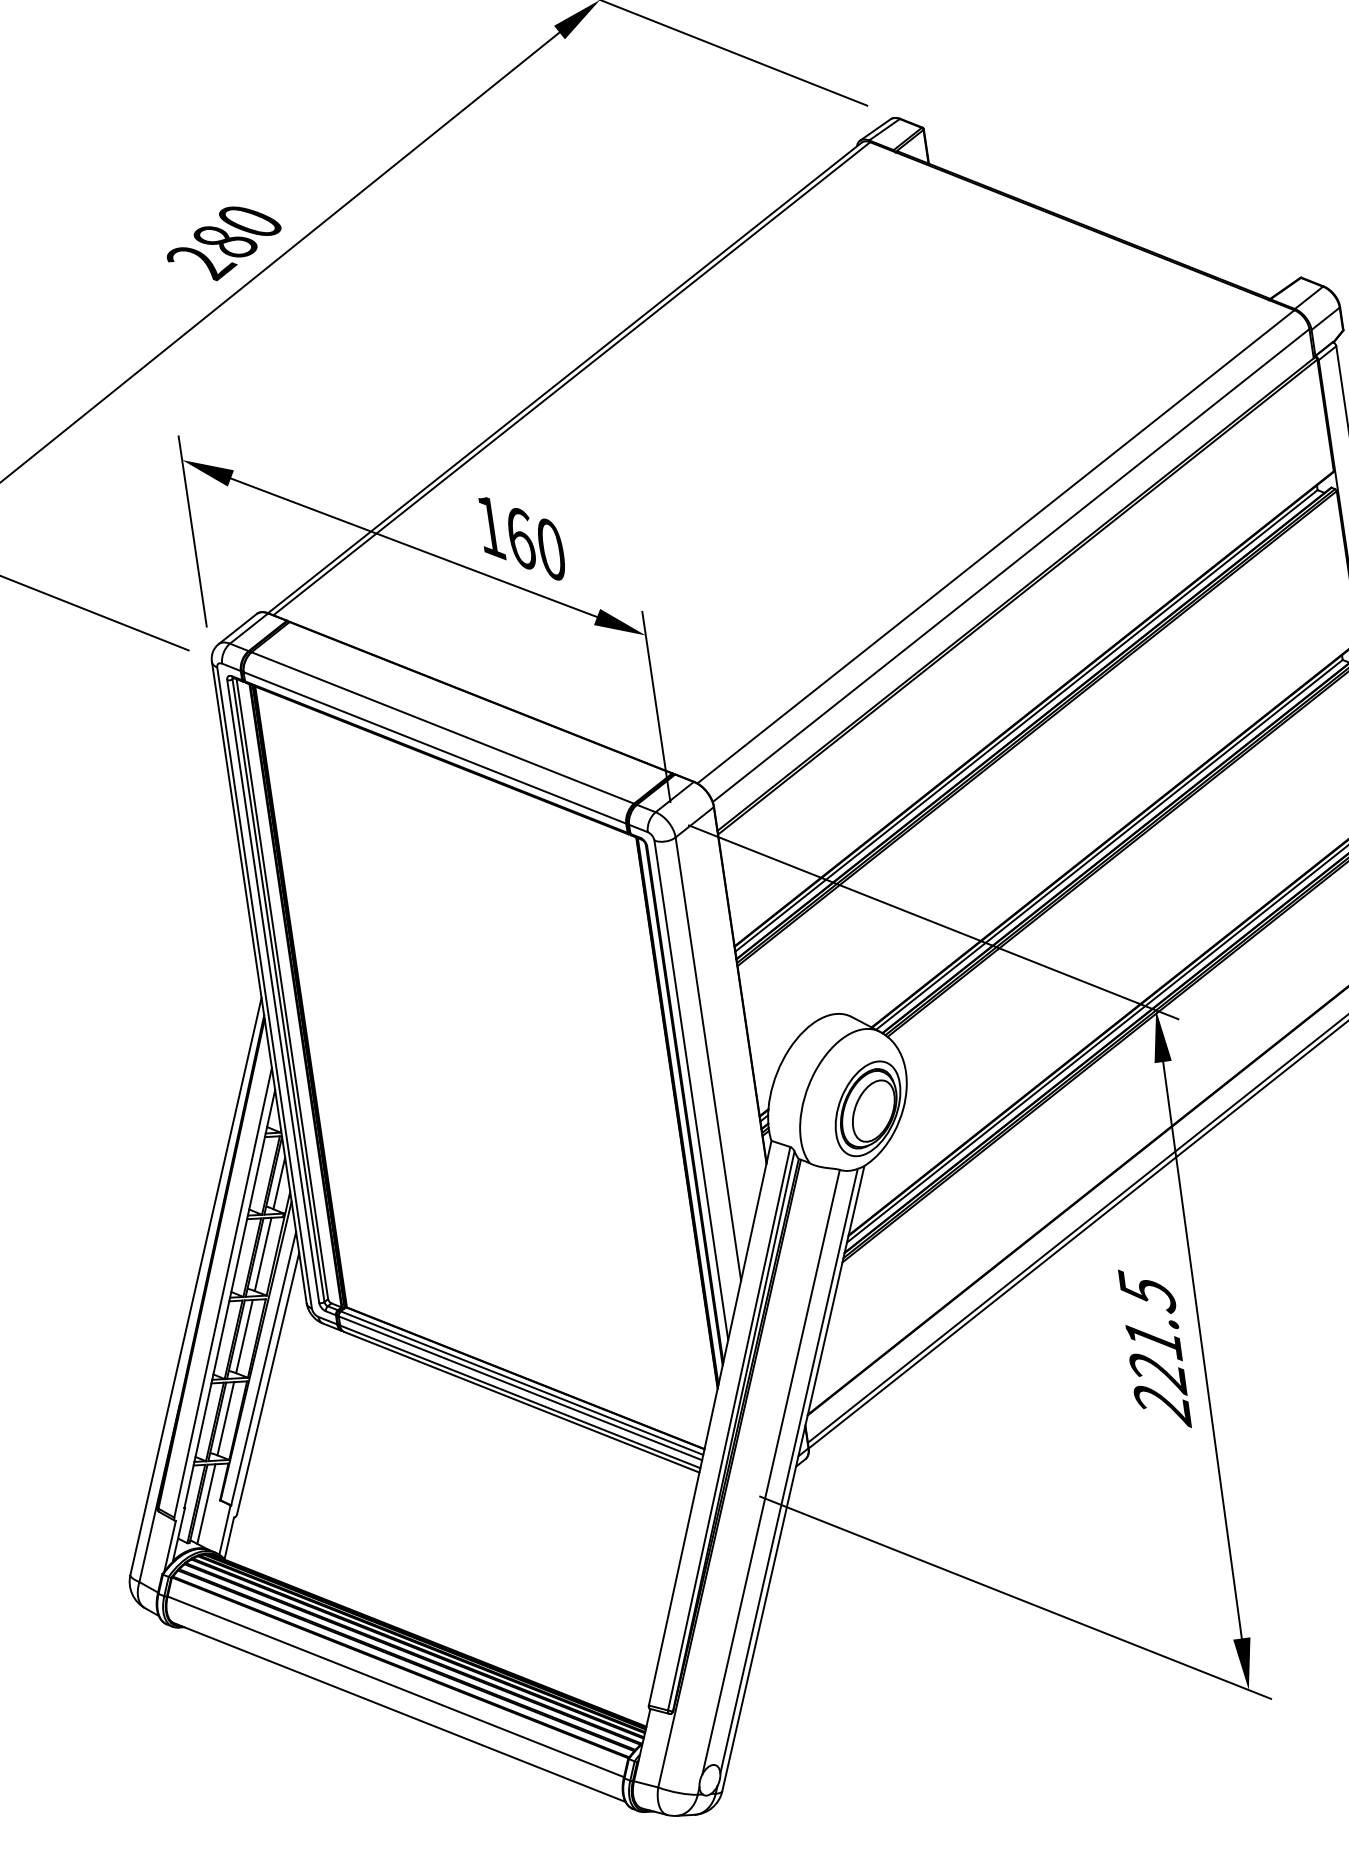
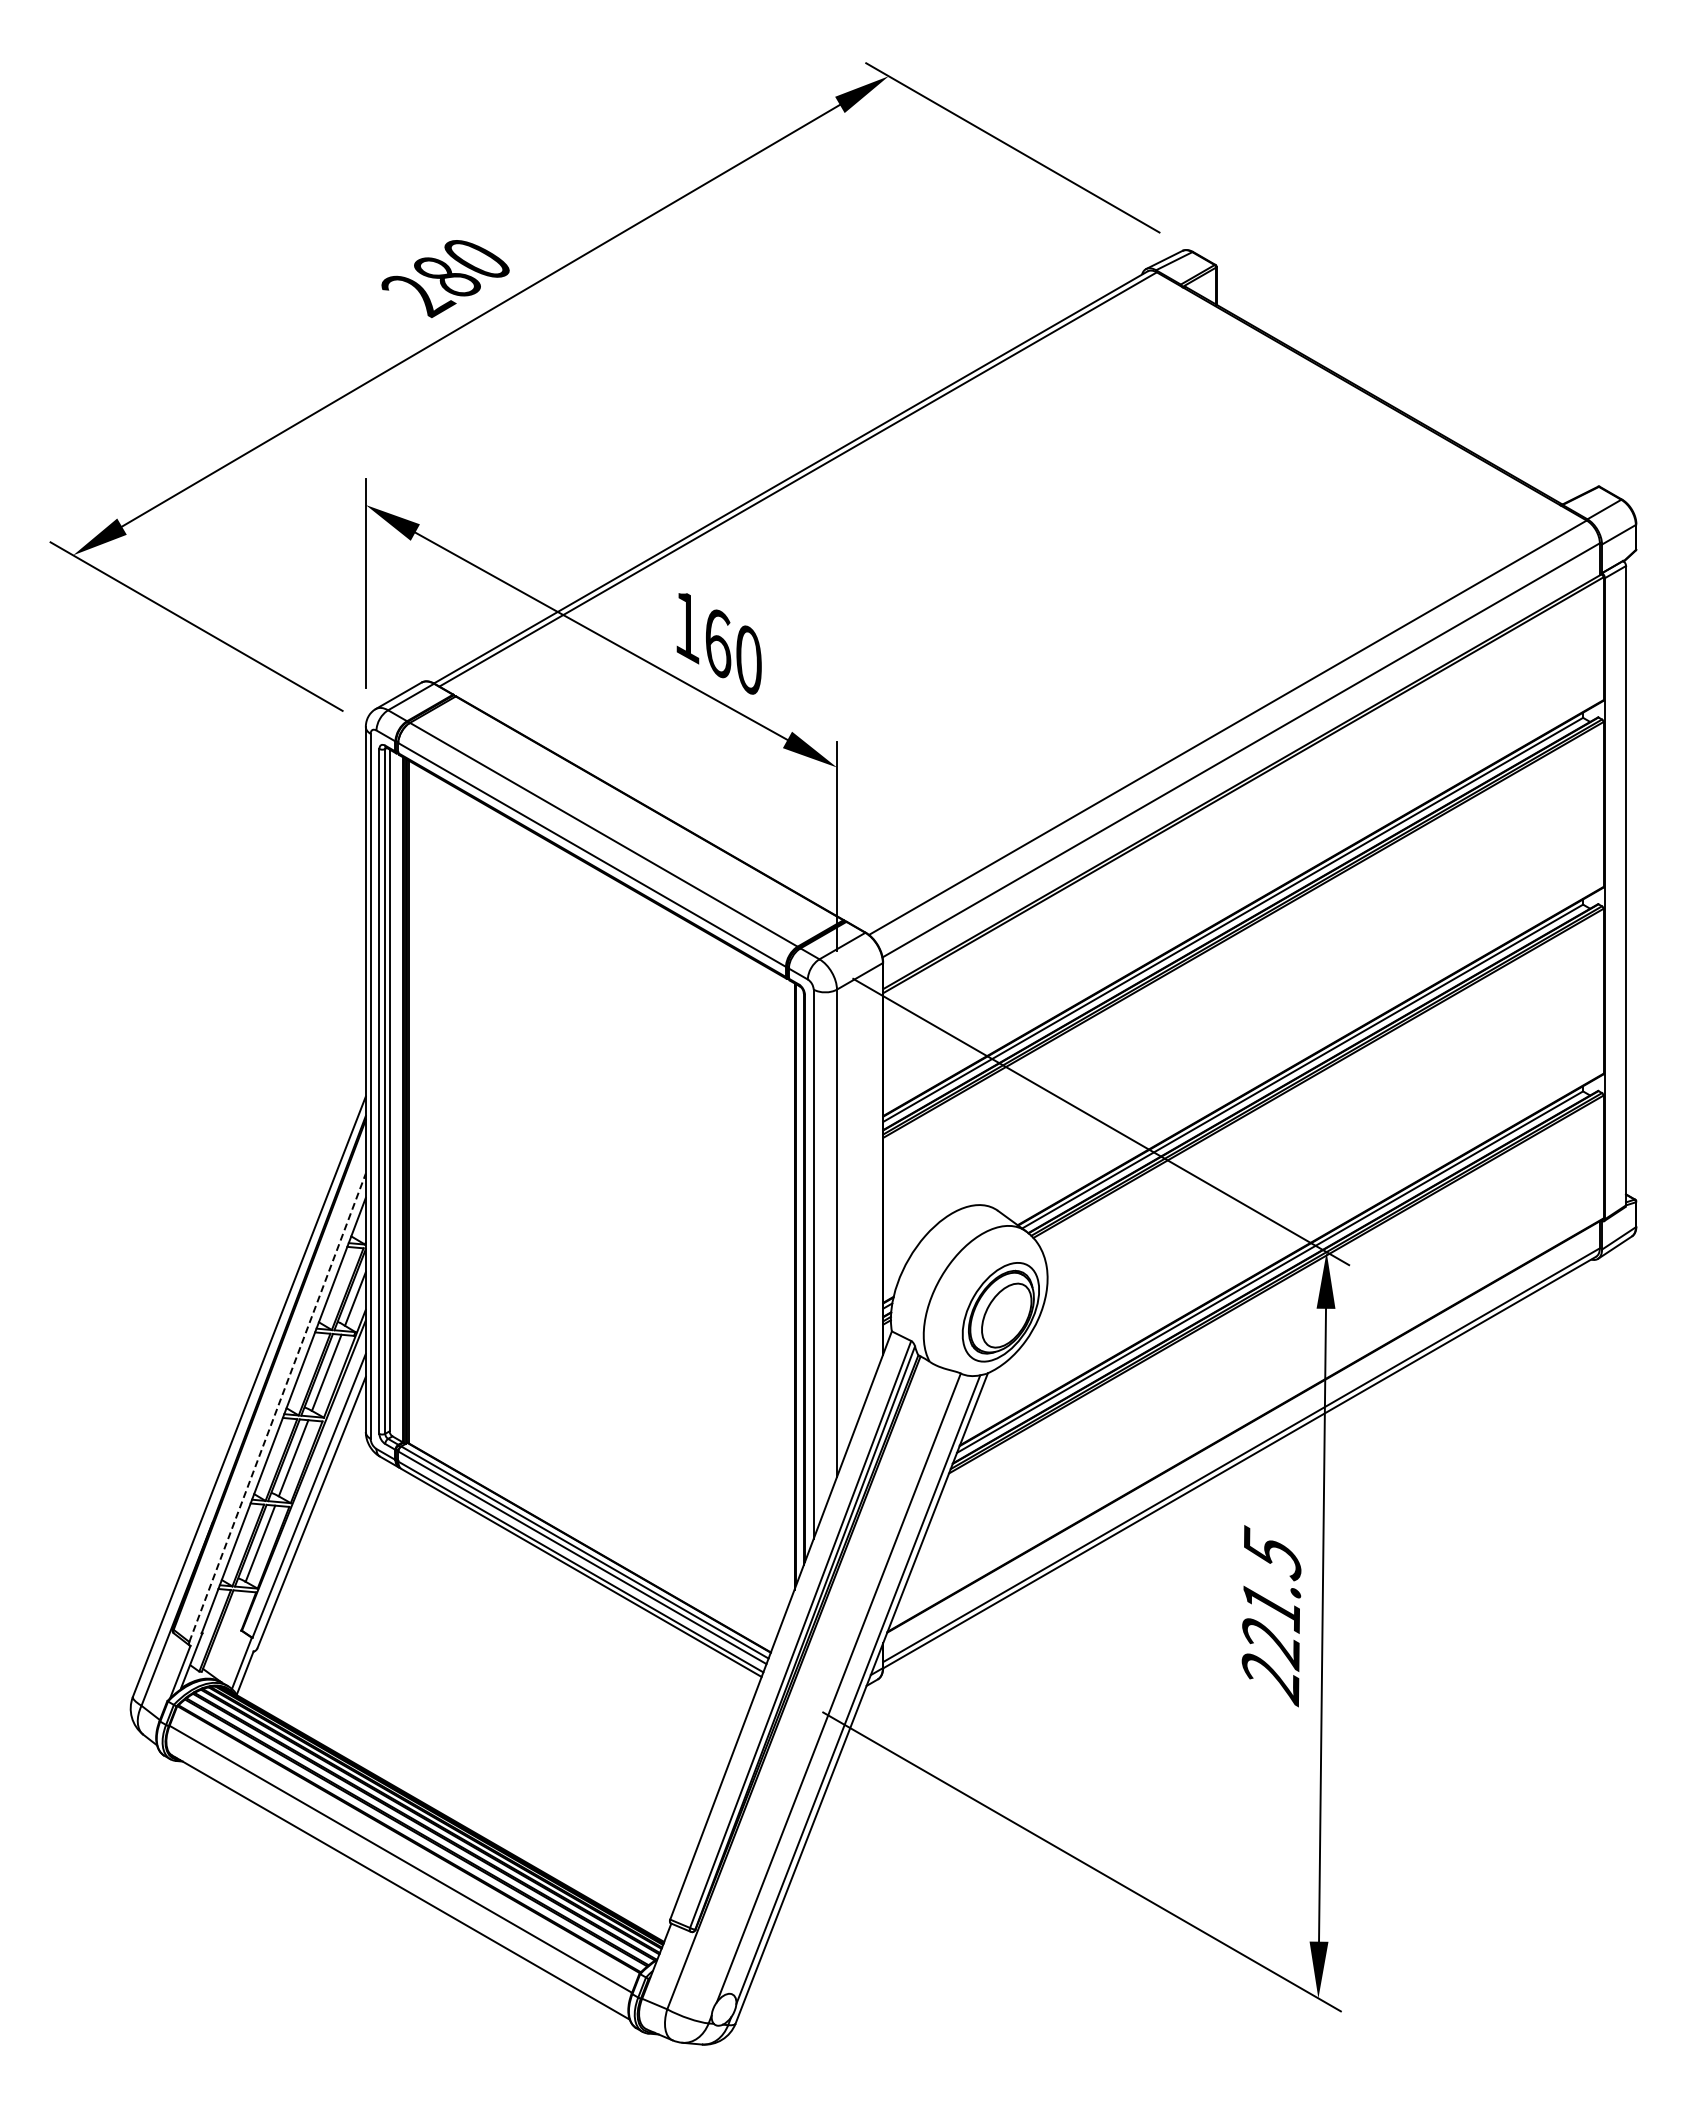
line: (222, 1292) -> (277, 1407), solid -> dashed
line: (205, 1504) -> (225, 1632), removed

